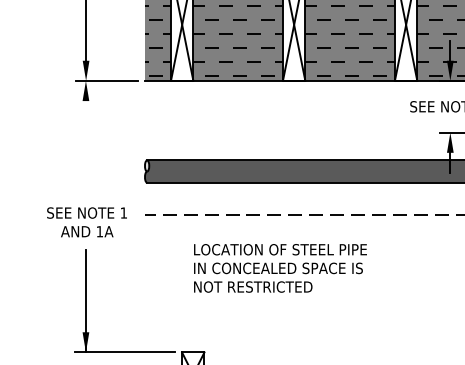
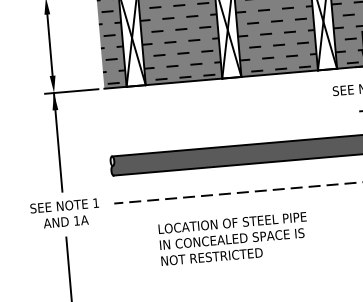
line: (85, 138) -> (57, 142), added

